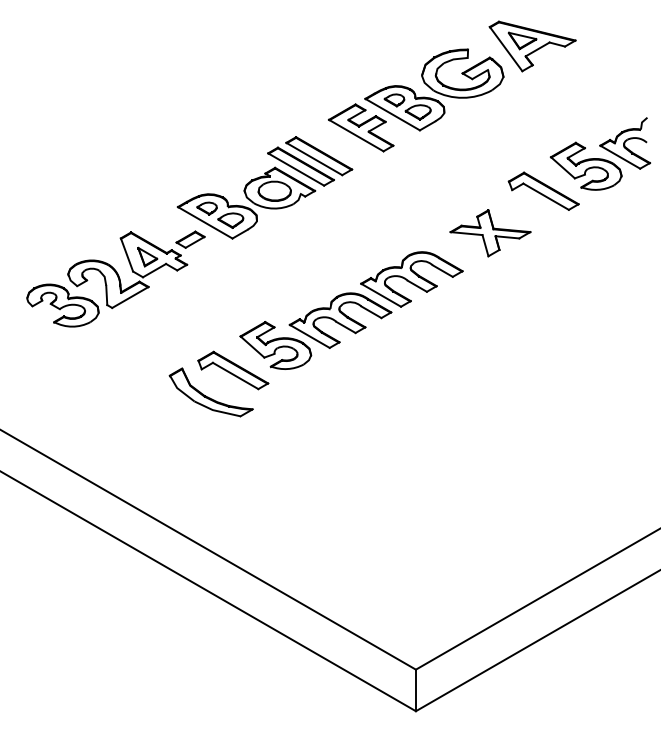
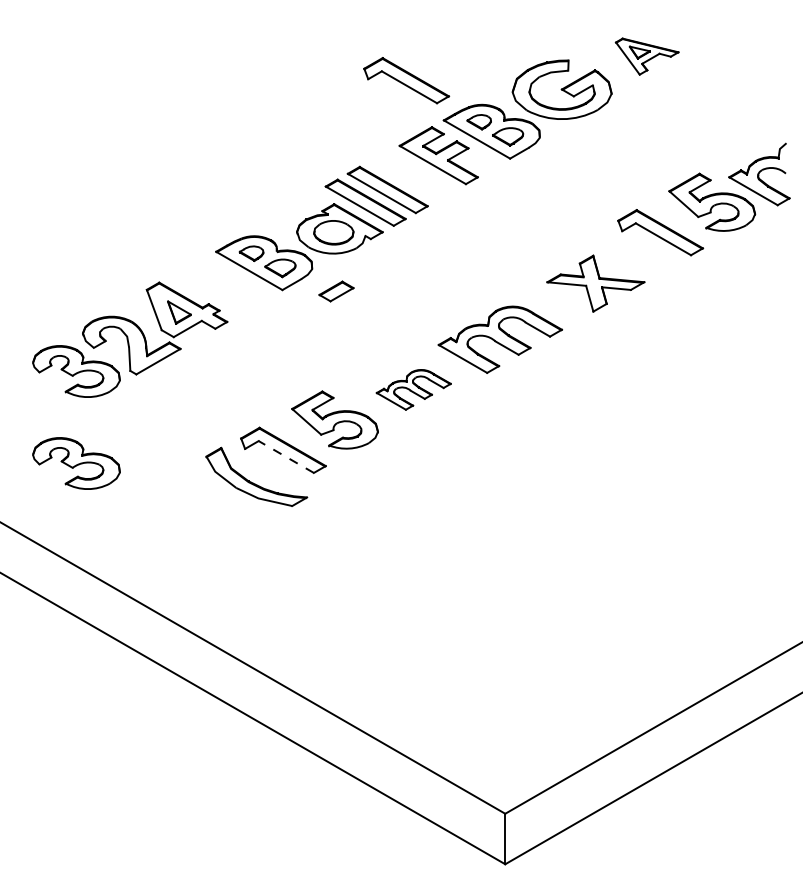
part: (533, 46) -> (647, 56), size x0.6
part: (334, 66) -> (406, 80), added
part: (190, 239) -> (336, 291), moved
part: (340, 320) -> (413, 389), size x0.6
line: (235, 376) -> (286, 457), solid -> dashed
part: (62, 381) -> (76, 463), added

